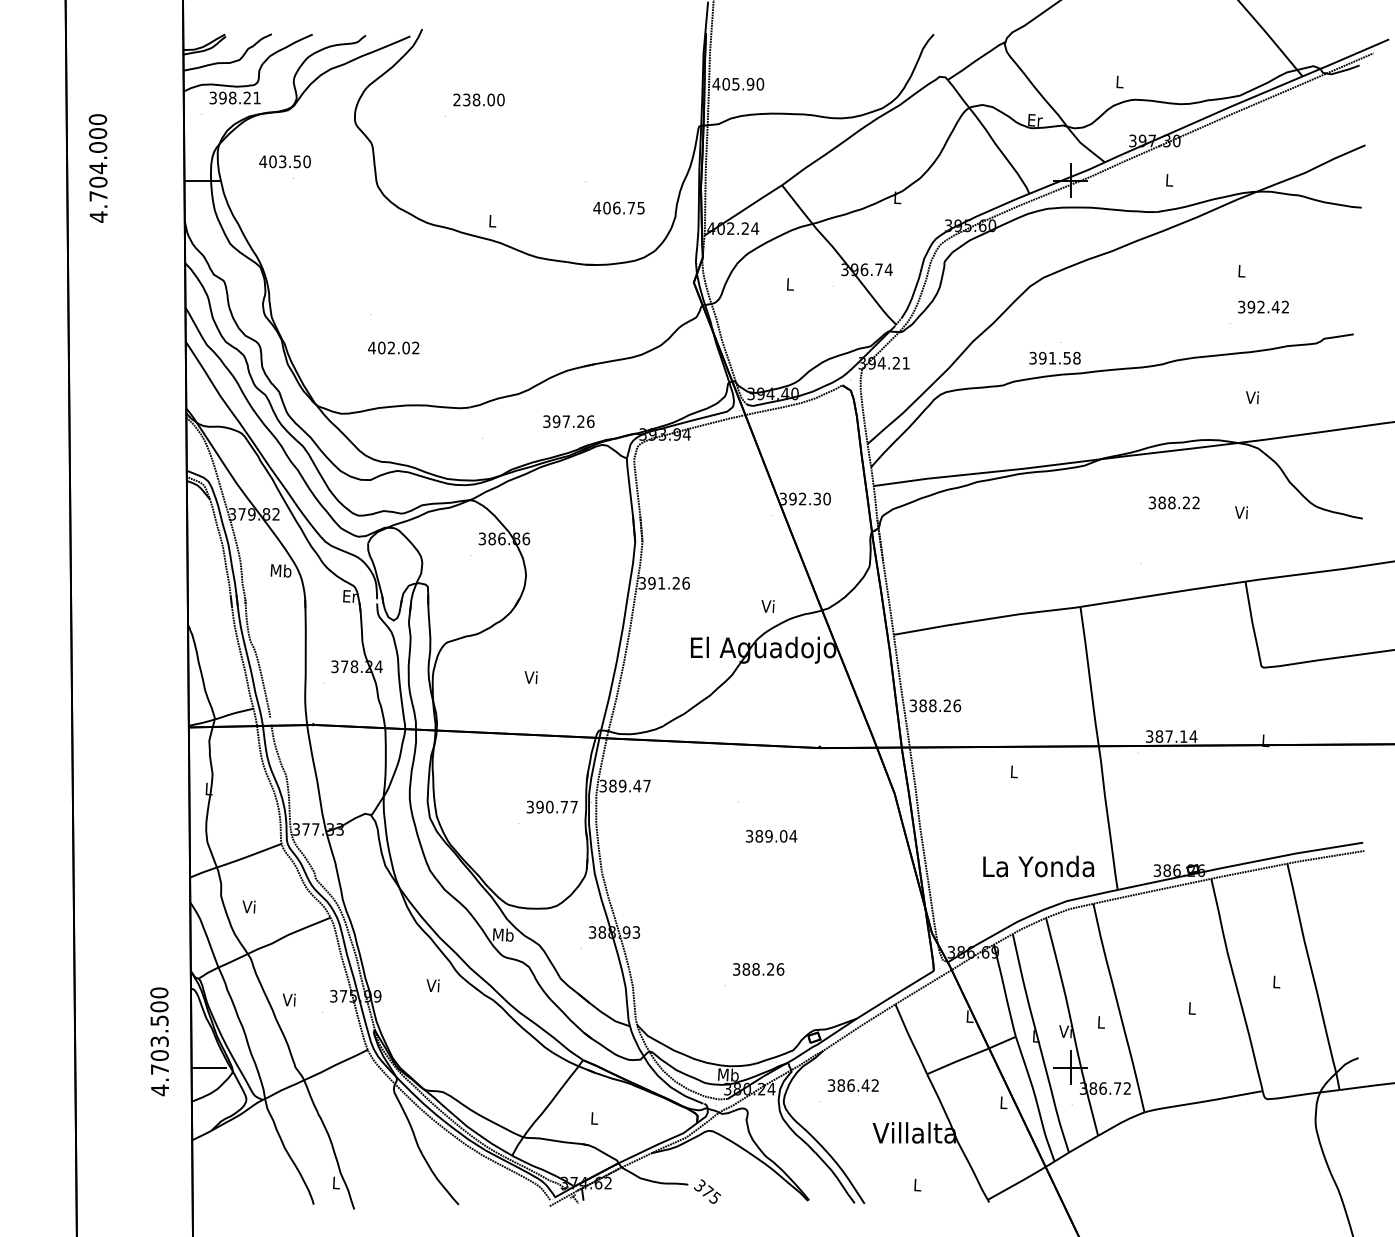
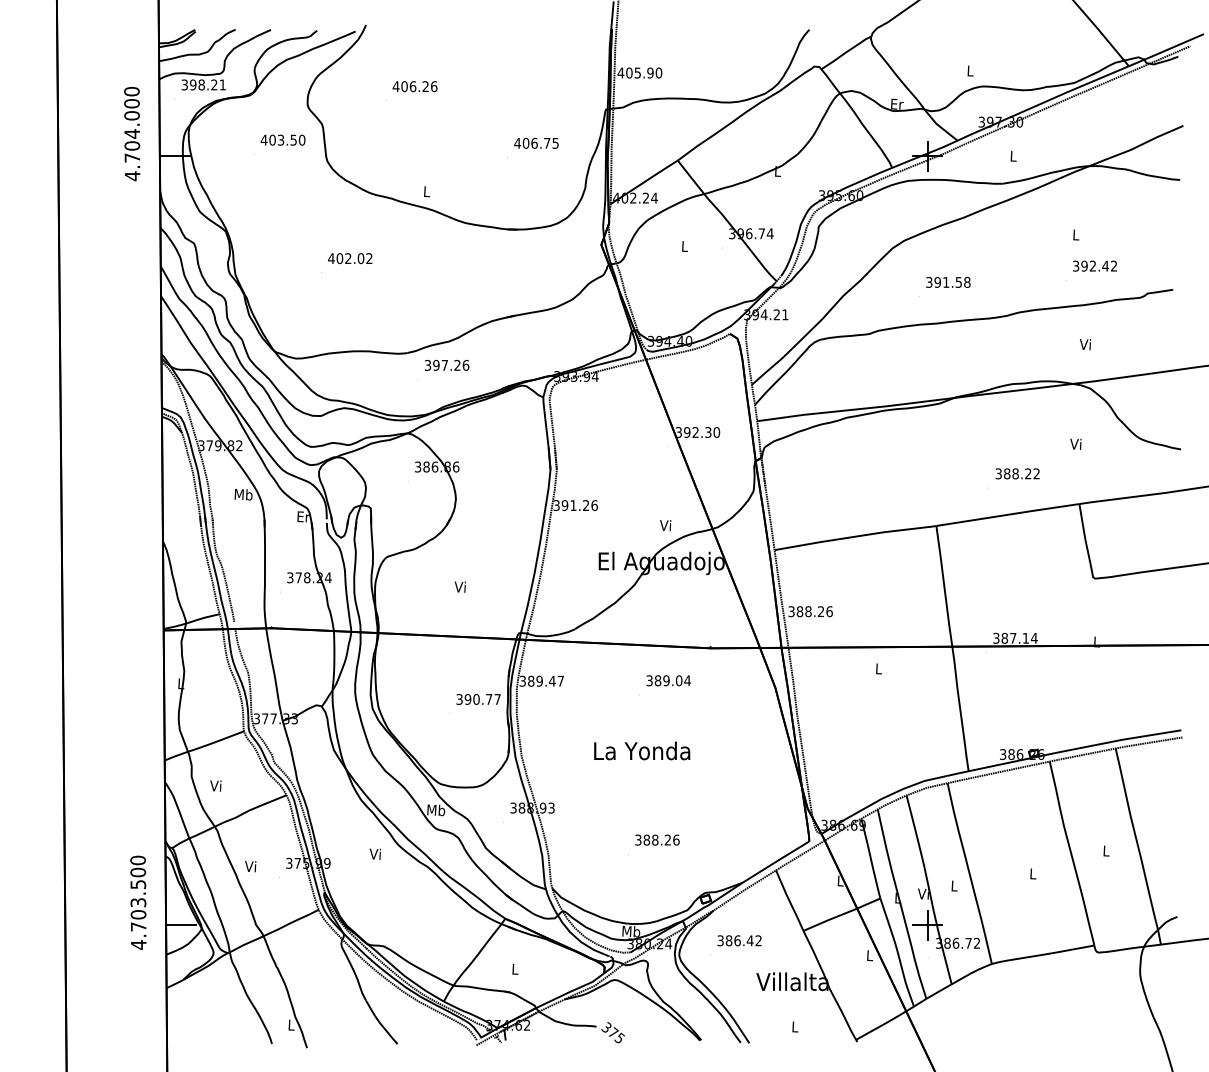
text: (478, 99) -> (414, 86), 238.00 -> 406.26
text: (284, 160) -> (282, 139), moved
text: (98, 169) -> (132, 134), moved
text: (619, 207) -> (536, 142), moved
text: (394, 347) -> (350, 258), moved
text: (1055, 358) -> (948, 282), moved
text: (568, 420) -> (446, 364), moved
text: (1174, 502) -> (1017, 473), moved
text: (771, 836) -> (668, 680), moved
text: (1039, 866) -> (642, 750), moved

